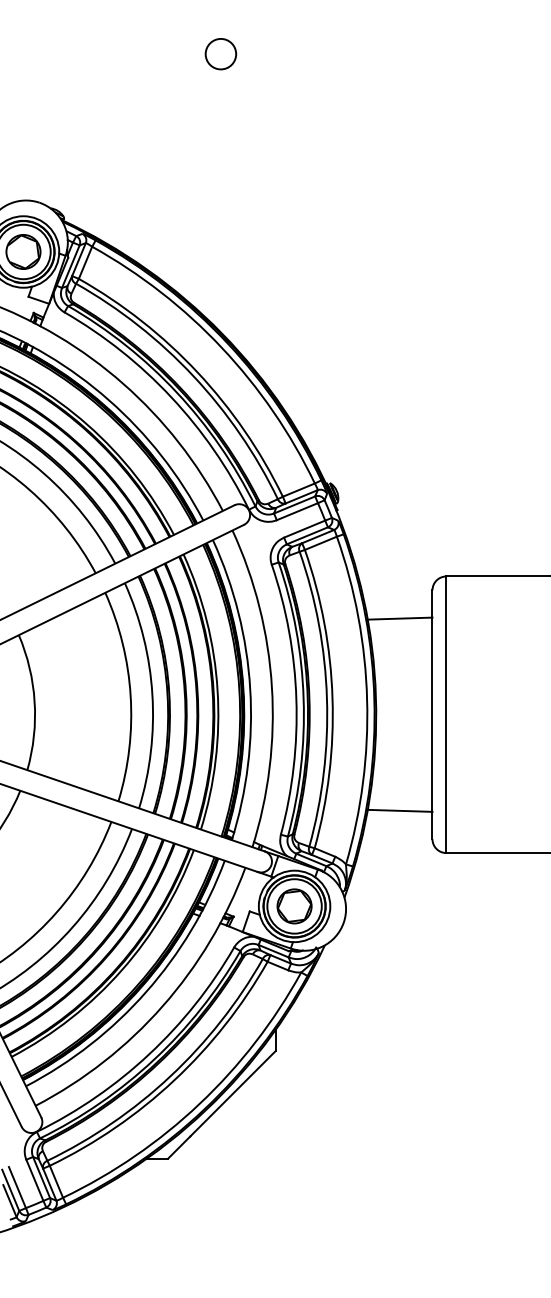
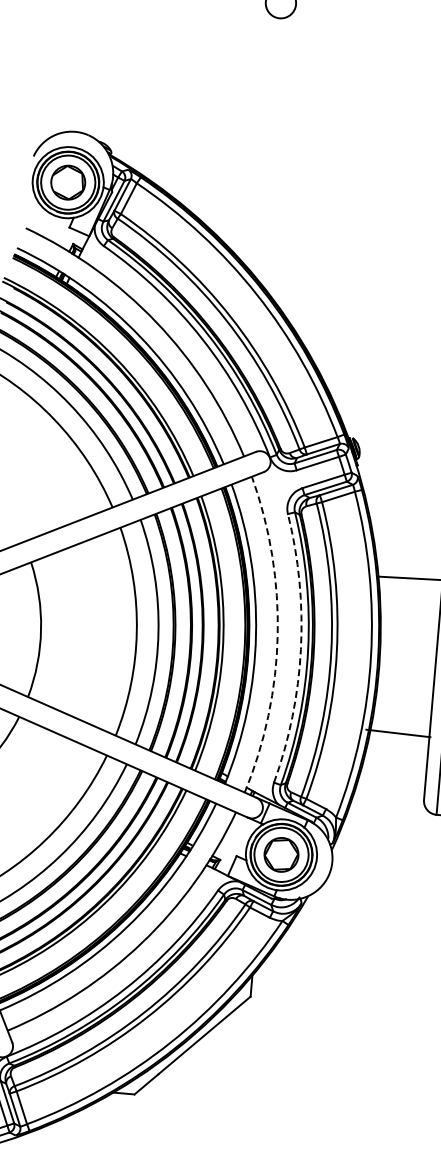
arc: (271, 687) -> (277, 635), solid -> dashed
arc: (296, 699) -> (301, 649), solid -> dashed
line: (399, 810) -> (397, 733), moved

